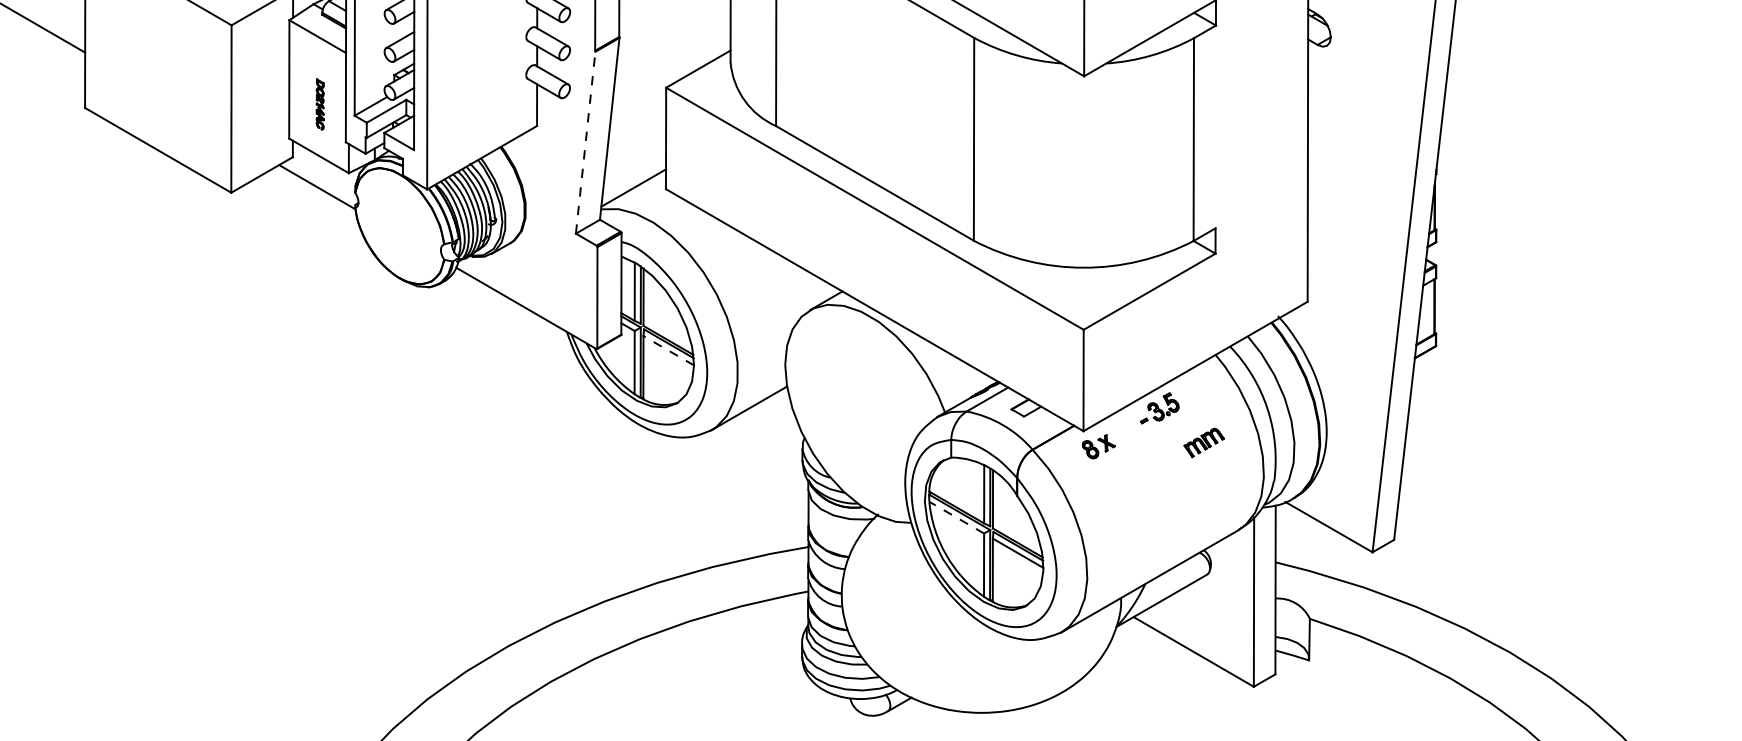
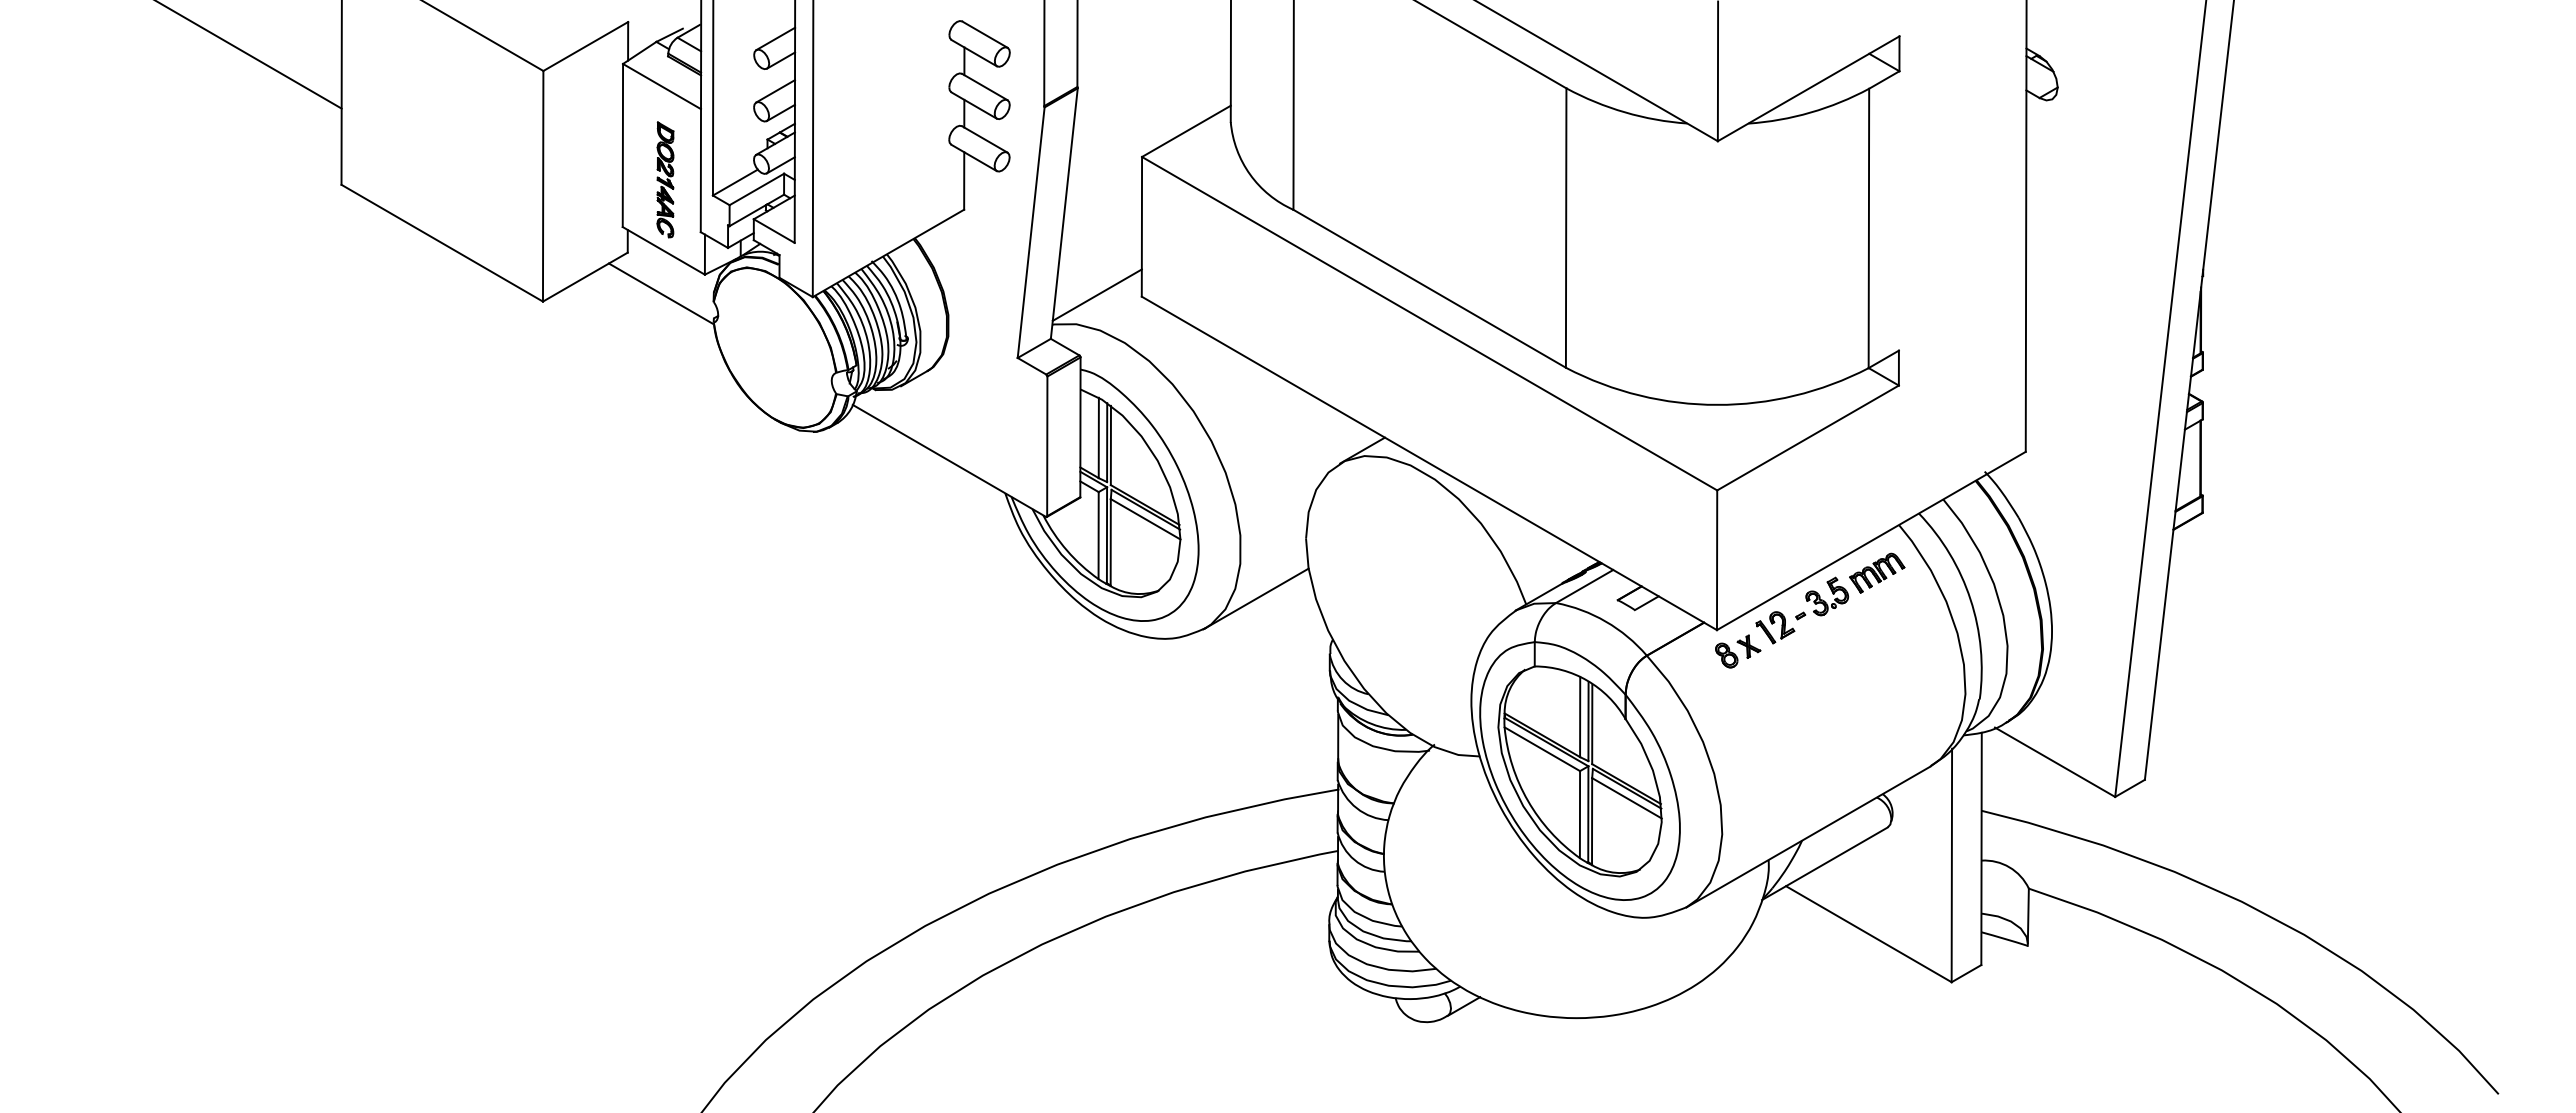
part: (320, 104) -> (665, 179), size x1.67
line: (585, 142) -> (1031, 232), dashed -> solid
line: (668, 350) -> (1145, 519), dashed -> solid
part: (1125, 429) -> (1775, 627), added
part: (1204, 442) -> (1877, 572), moved
line: (956, 517) -> (1542, 749), dashed -> solid

